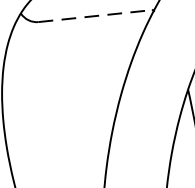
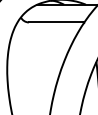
line: (96, 16) -> (56, 22), dashed -> solid

